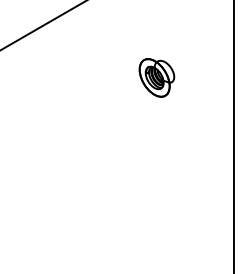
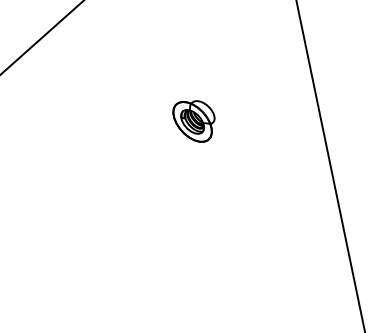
part: (156, 77) -> (194, 120), size x0.71

